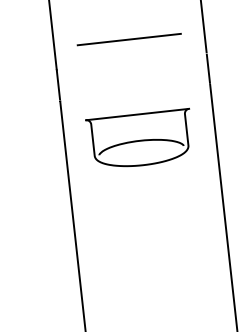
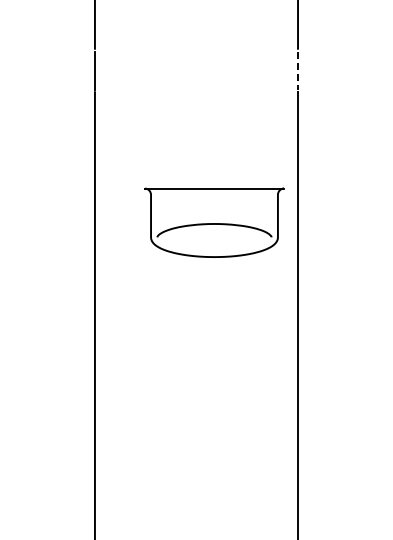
line: (129, 39) -> (196, 19), removed
line: (208, 69) -> (298, 71), solid -> dashed
part: (140, 139) -> (214, 222), moved

